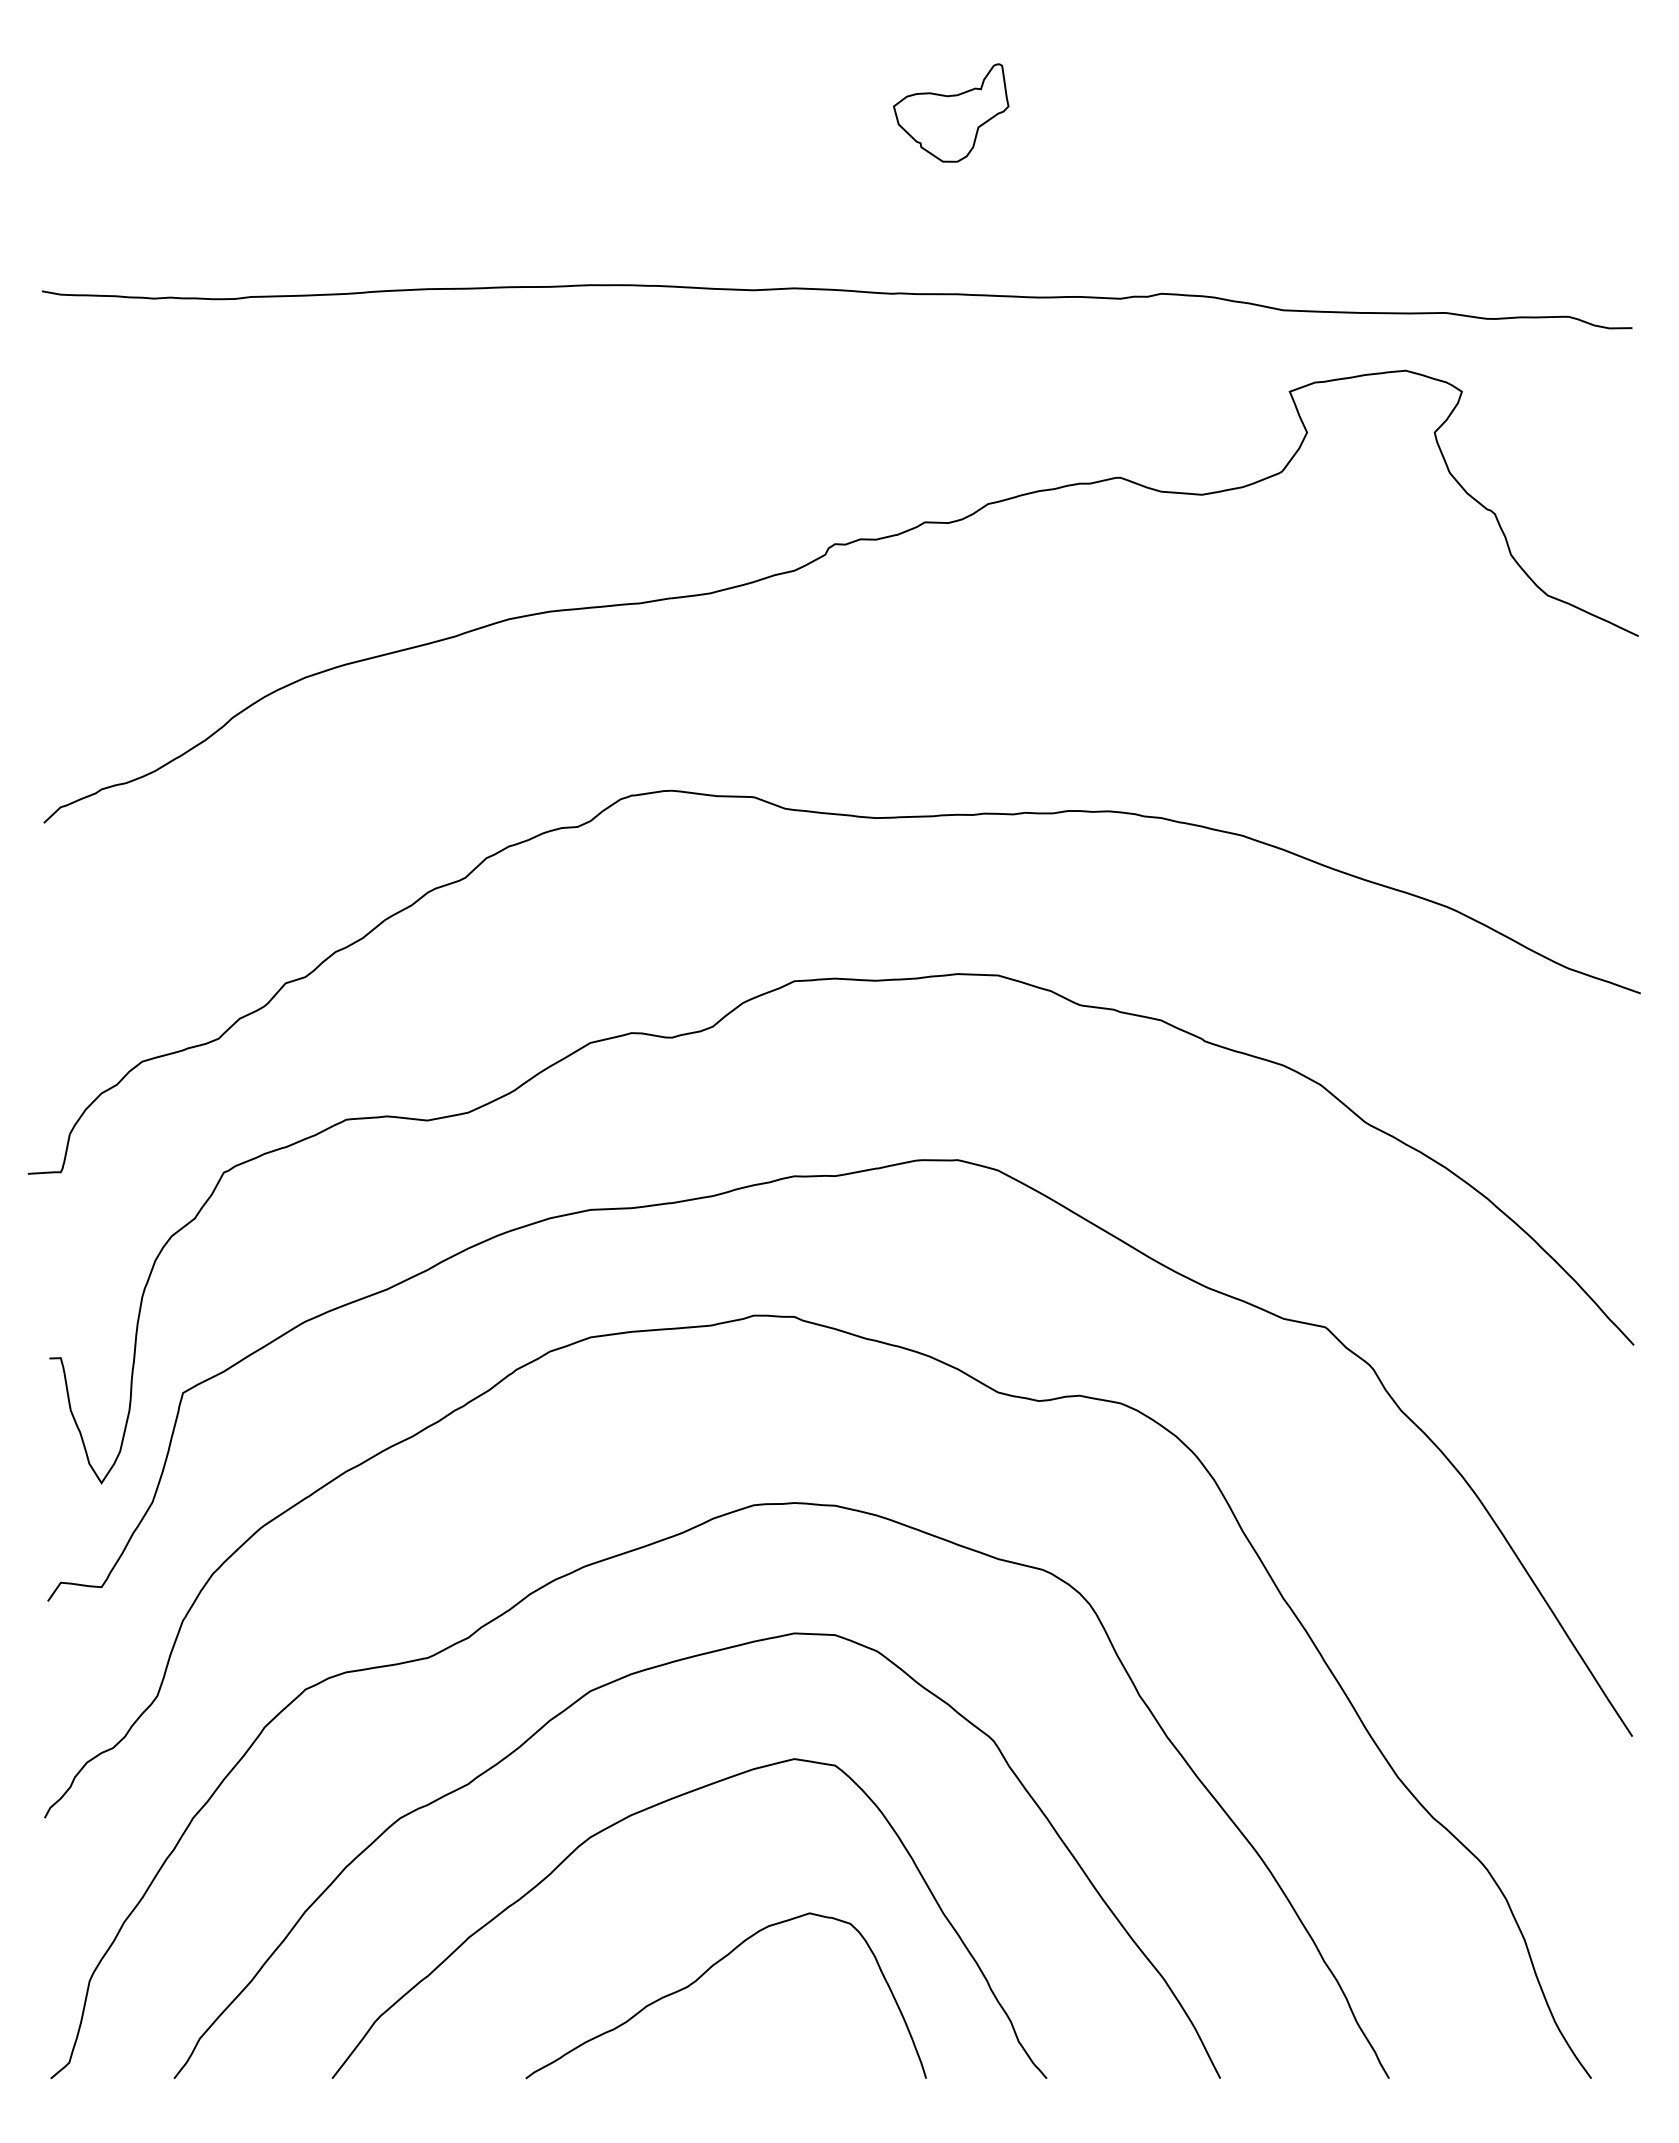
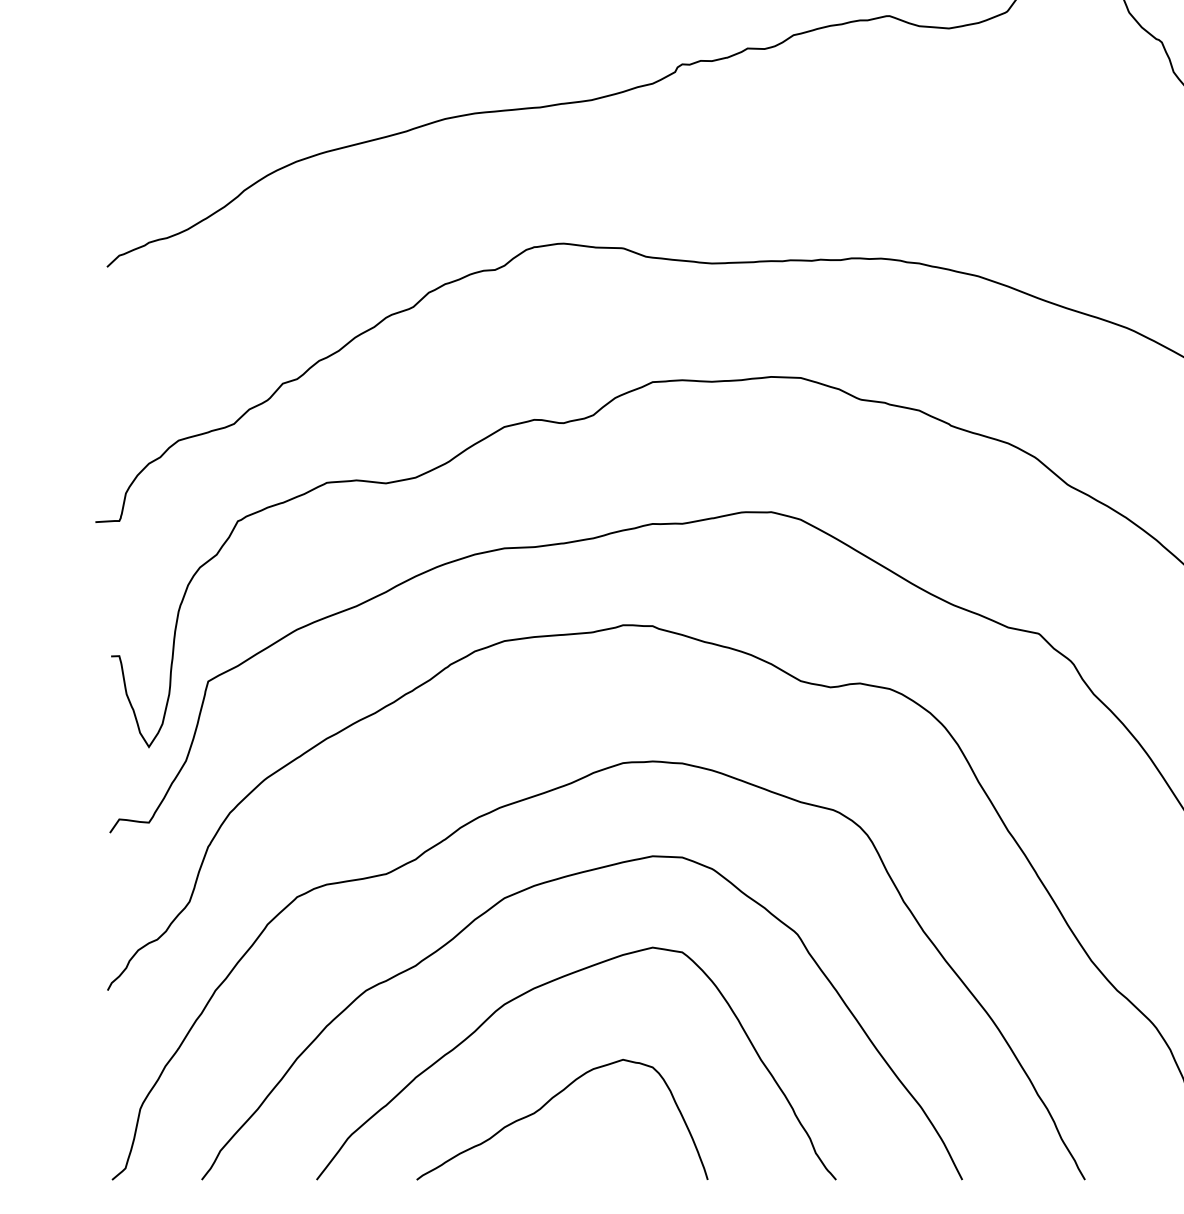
curve: (704, 1974) -> (546, 1104), moved

